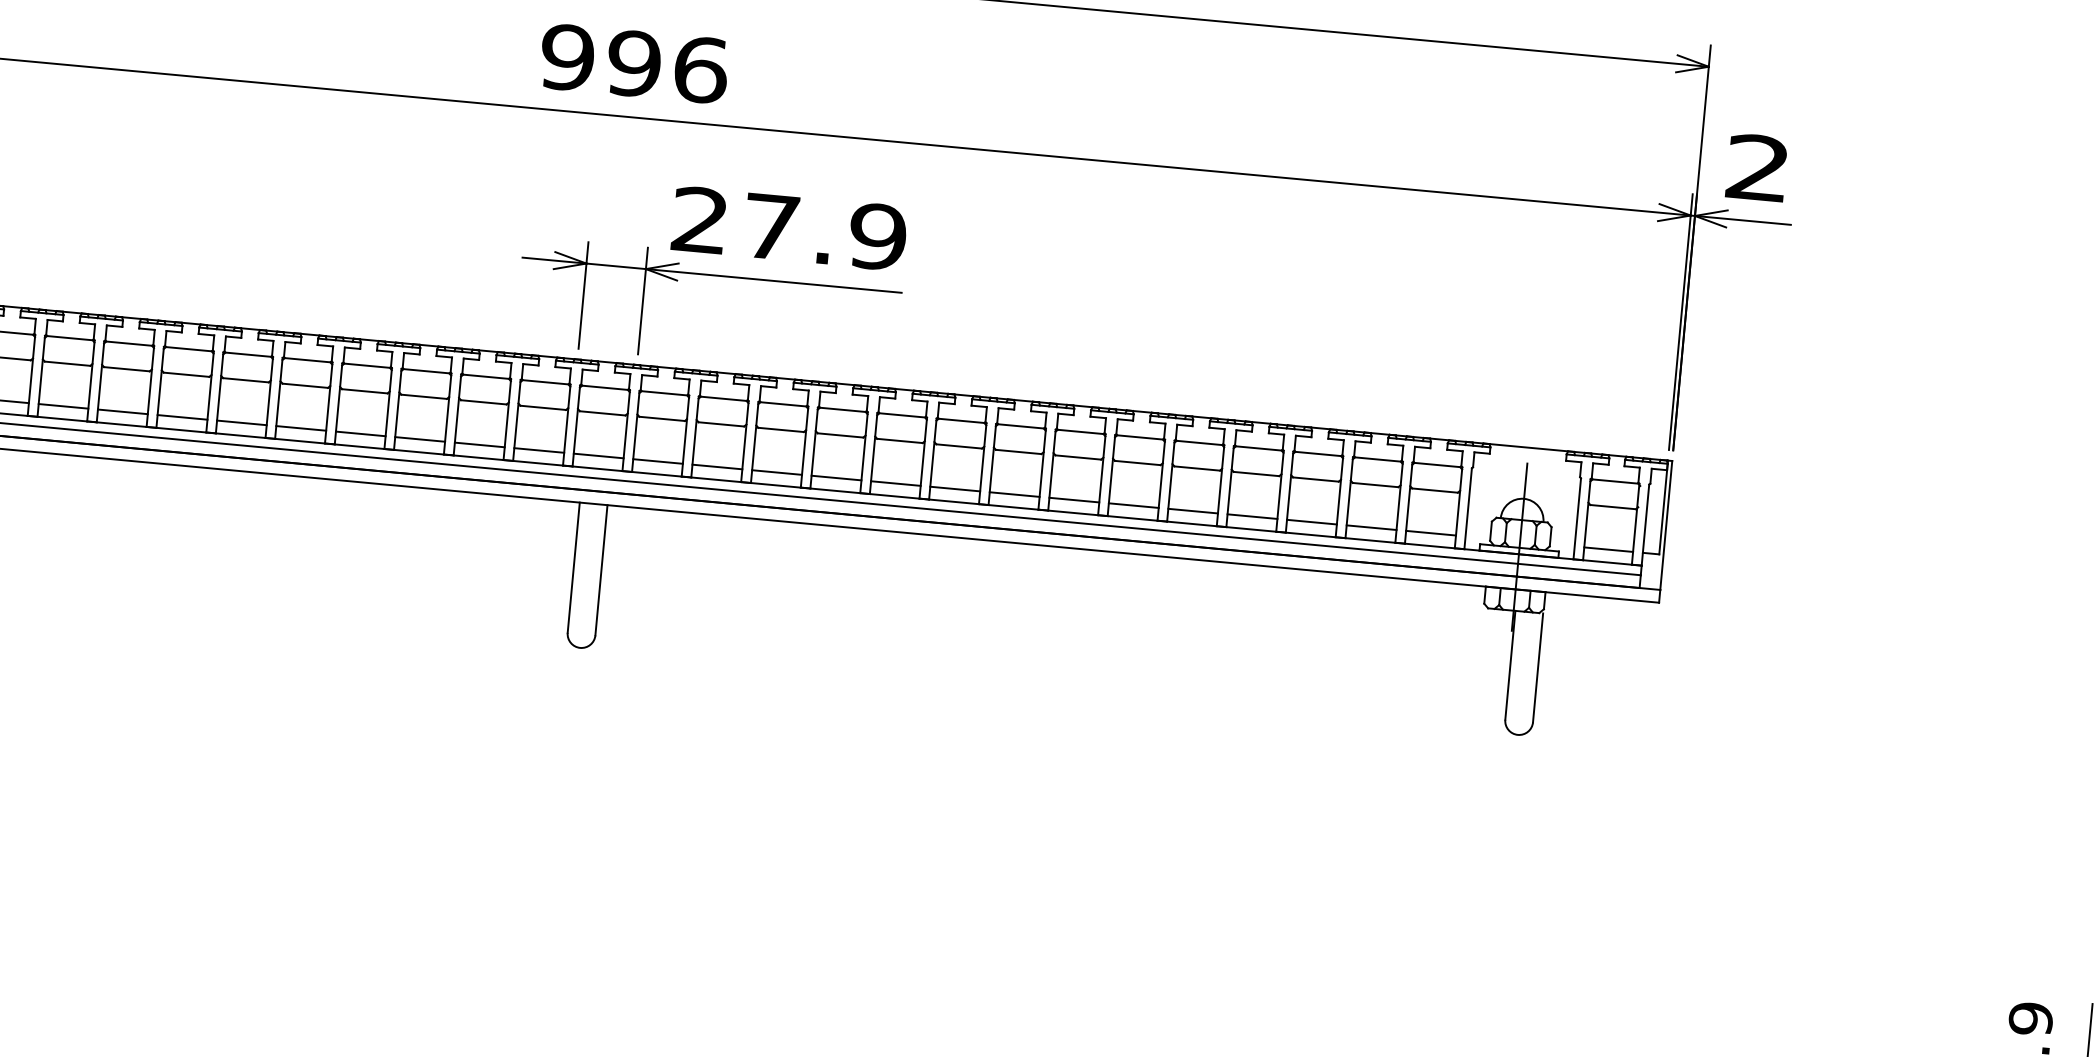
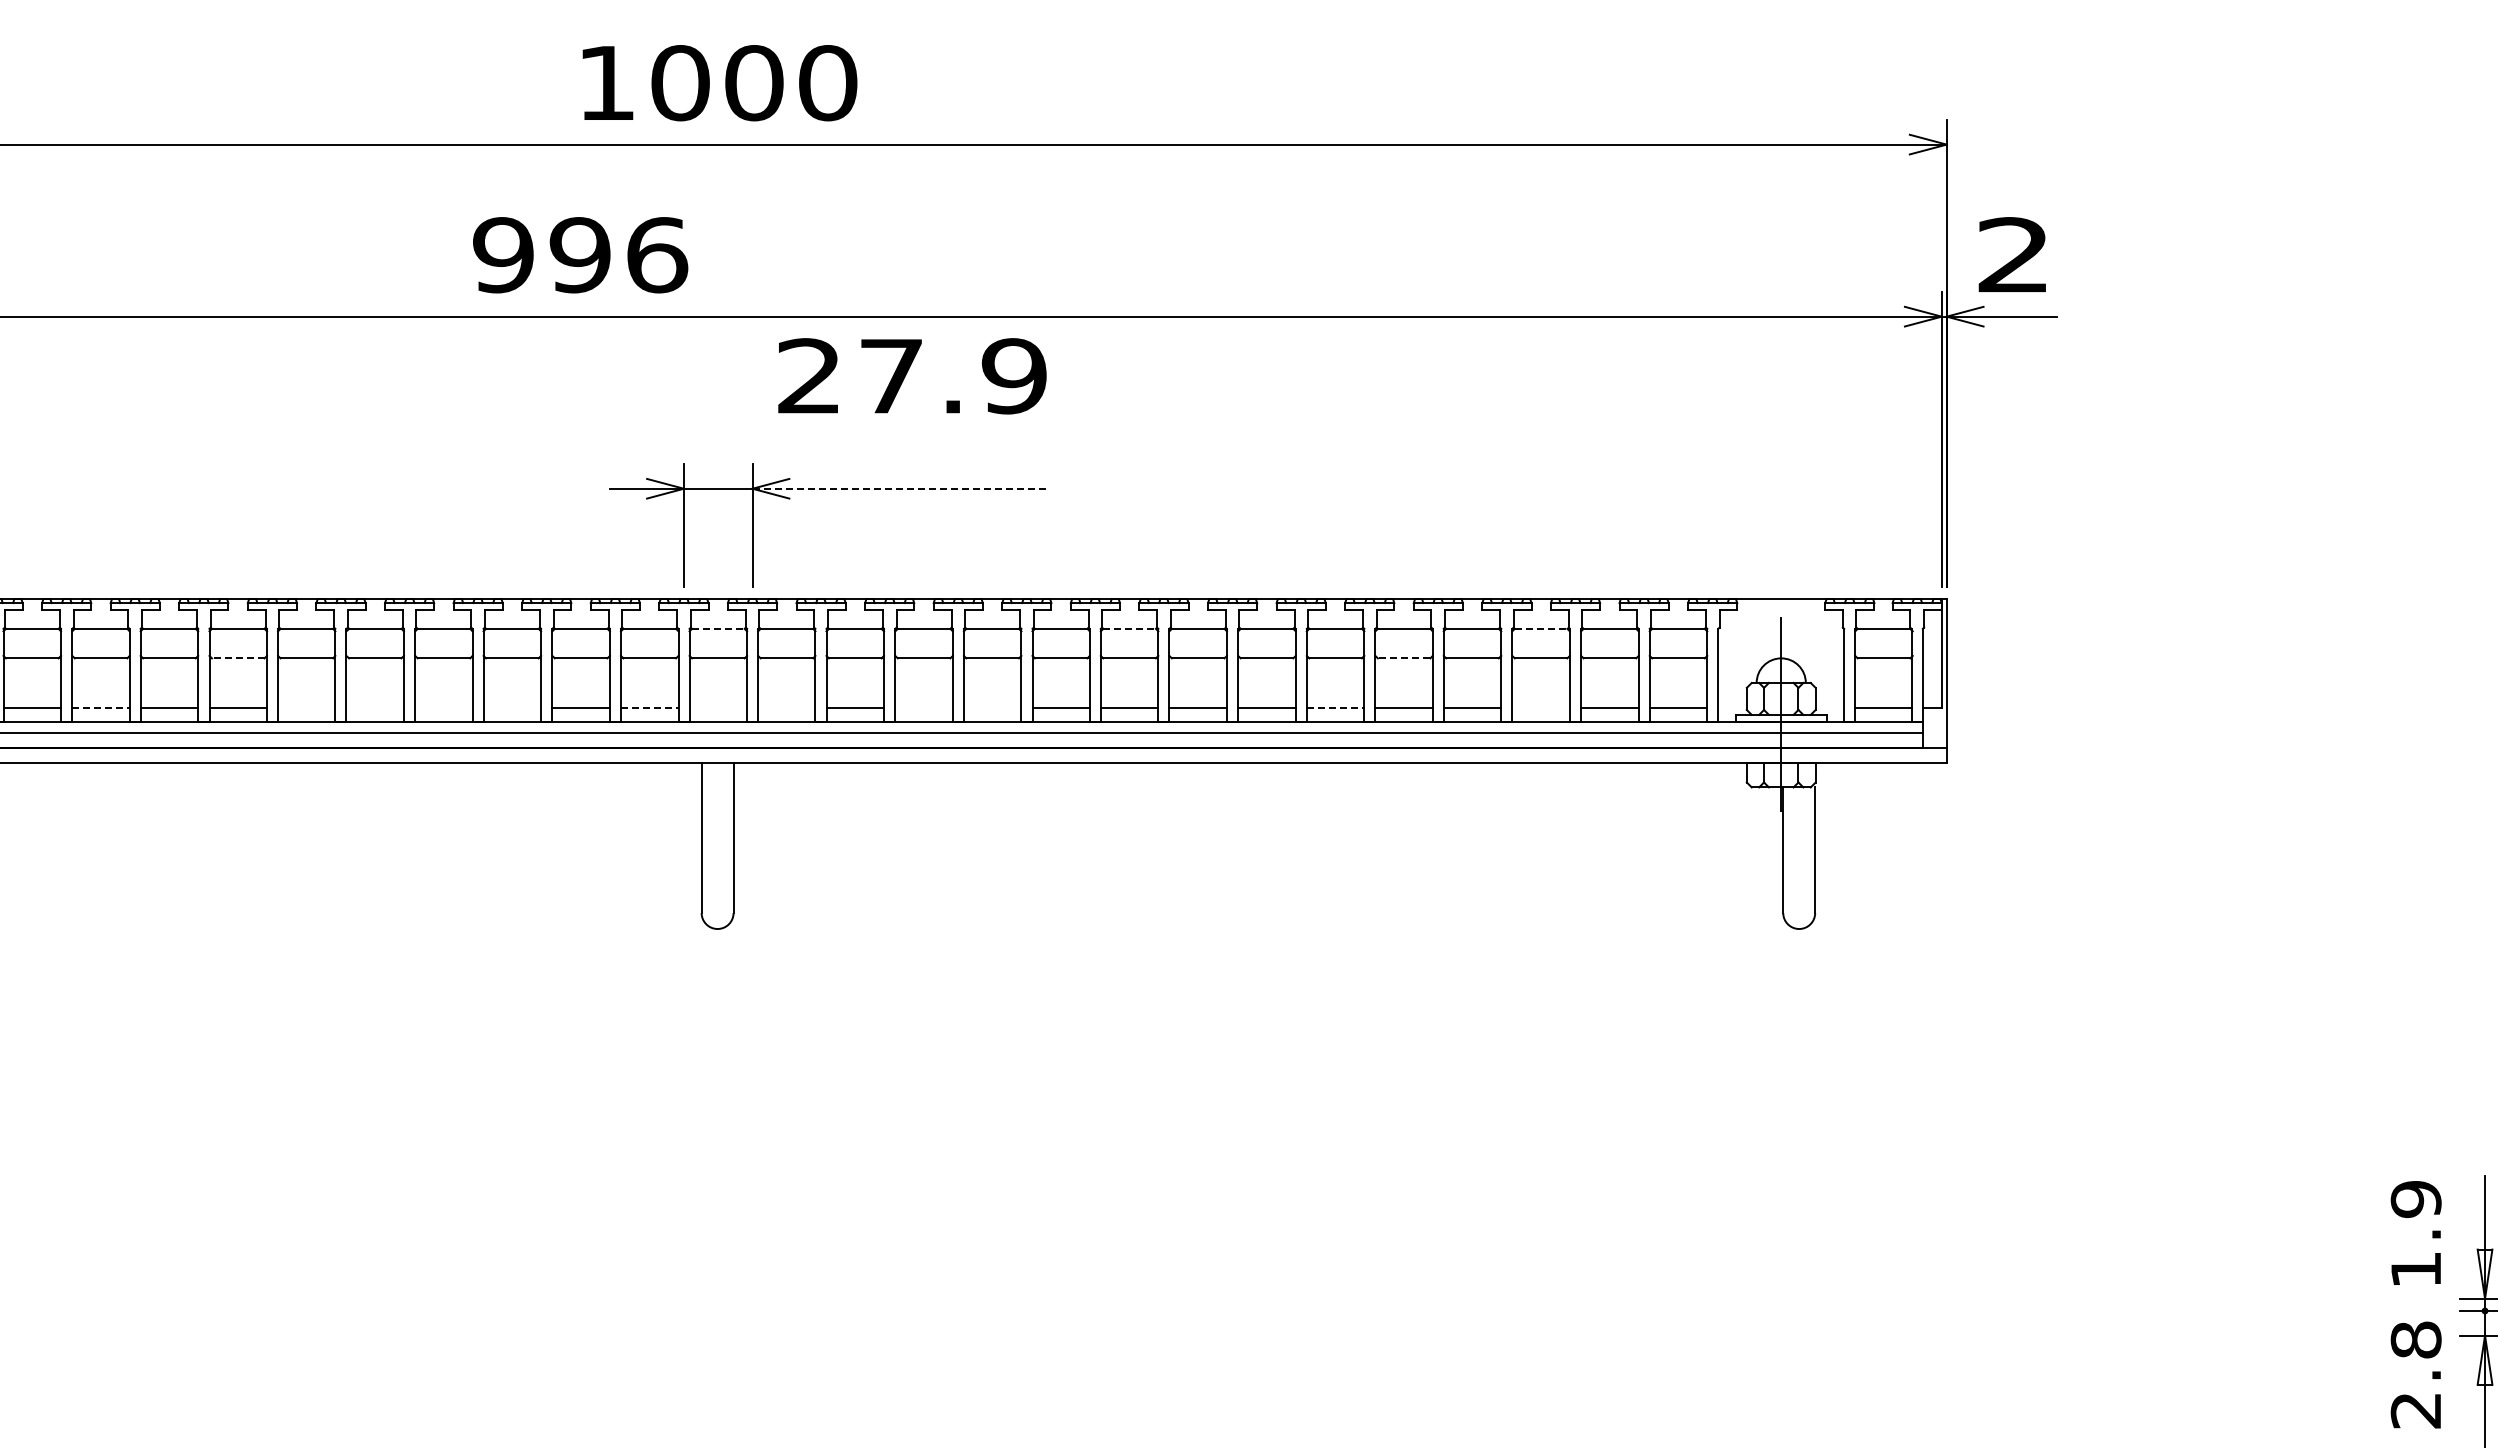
text: (634, 64) -> (580, 255), moved
text: (789, 228) -> (912, 376), moved
line: (774, 280) -> (900, 488), solid -> dashed
line: (185, 374) -> (237, 658), solid -> dashed
line: (605, 387) -> (718, 628), solid -> dashed
line: (63, 406) -> (100, 707), solid -> dashed
line: (962, 420) -> (1130, 628), solid -> dashed
line: (241, 422) -> (306, 707), removed
line: (300, 428) -> (374, 707), removed
line: (360, 433) -> (443, 707), removed
line: (420, 439) -> (512, 707), removed
line: (539, 450) -> (649, 707), solid -> dashed
line: (1318, 453) -> (1541, 628), solid -> dashed
line: (598, 455) -> (718, 707), removed
line: (657, 461) -> (786, 707), removed
line: (1196, 468) -> (1403, 658), solid -> dashed
line: (776, 472) -> (923, 707), removed
line: (836, 478) -> (992, 707), removed
line: (1133, 505) -> (1335, 707), solid -> dashed
line: (1311, 522) -> (1540, 707), removed

